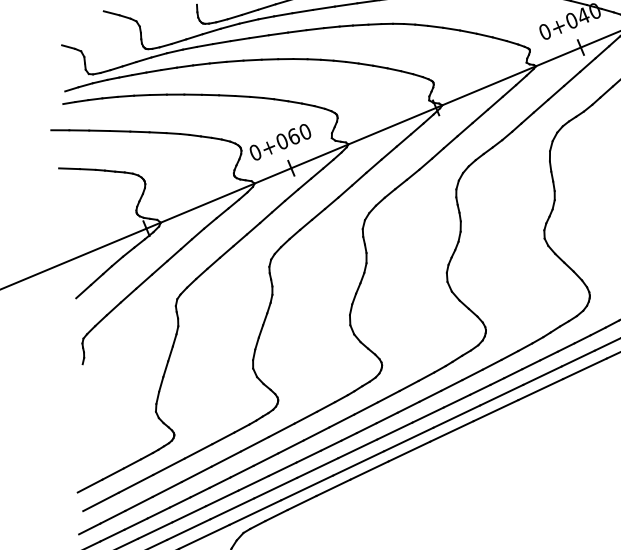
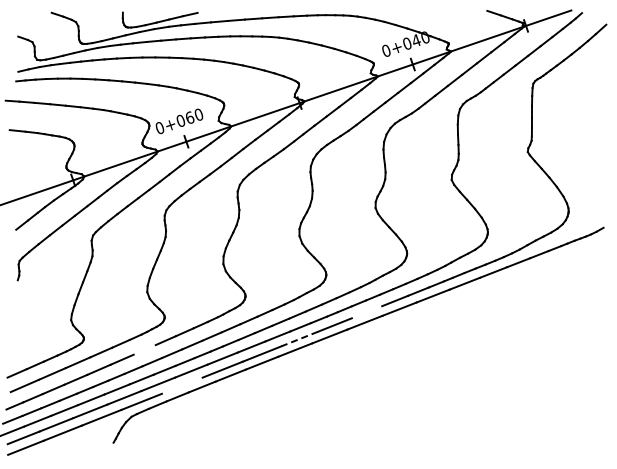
line: (541, 376) -> (366, 312), removed
line: (456, 417) -> (299, 339), solid -> dashed
line: (254, 443) -> (144, 349), removed
line: (306, 487) -> (181, 385), removed

